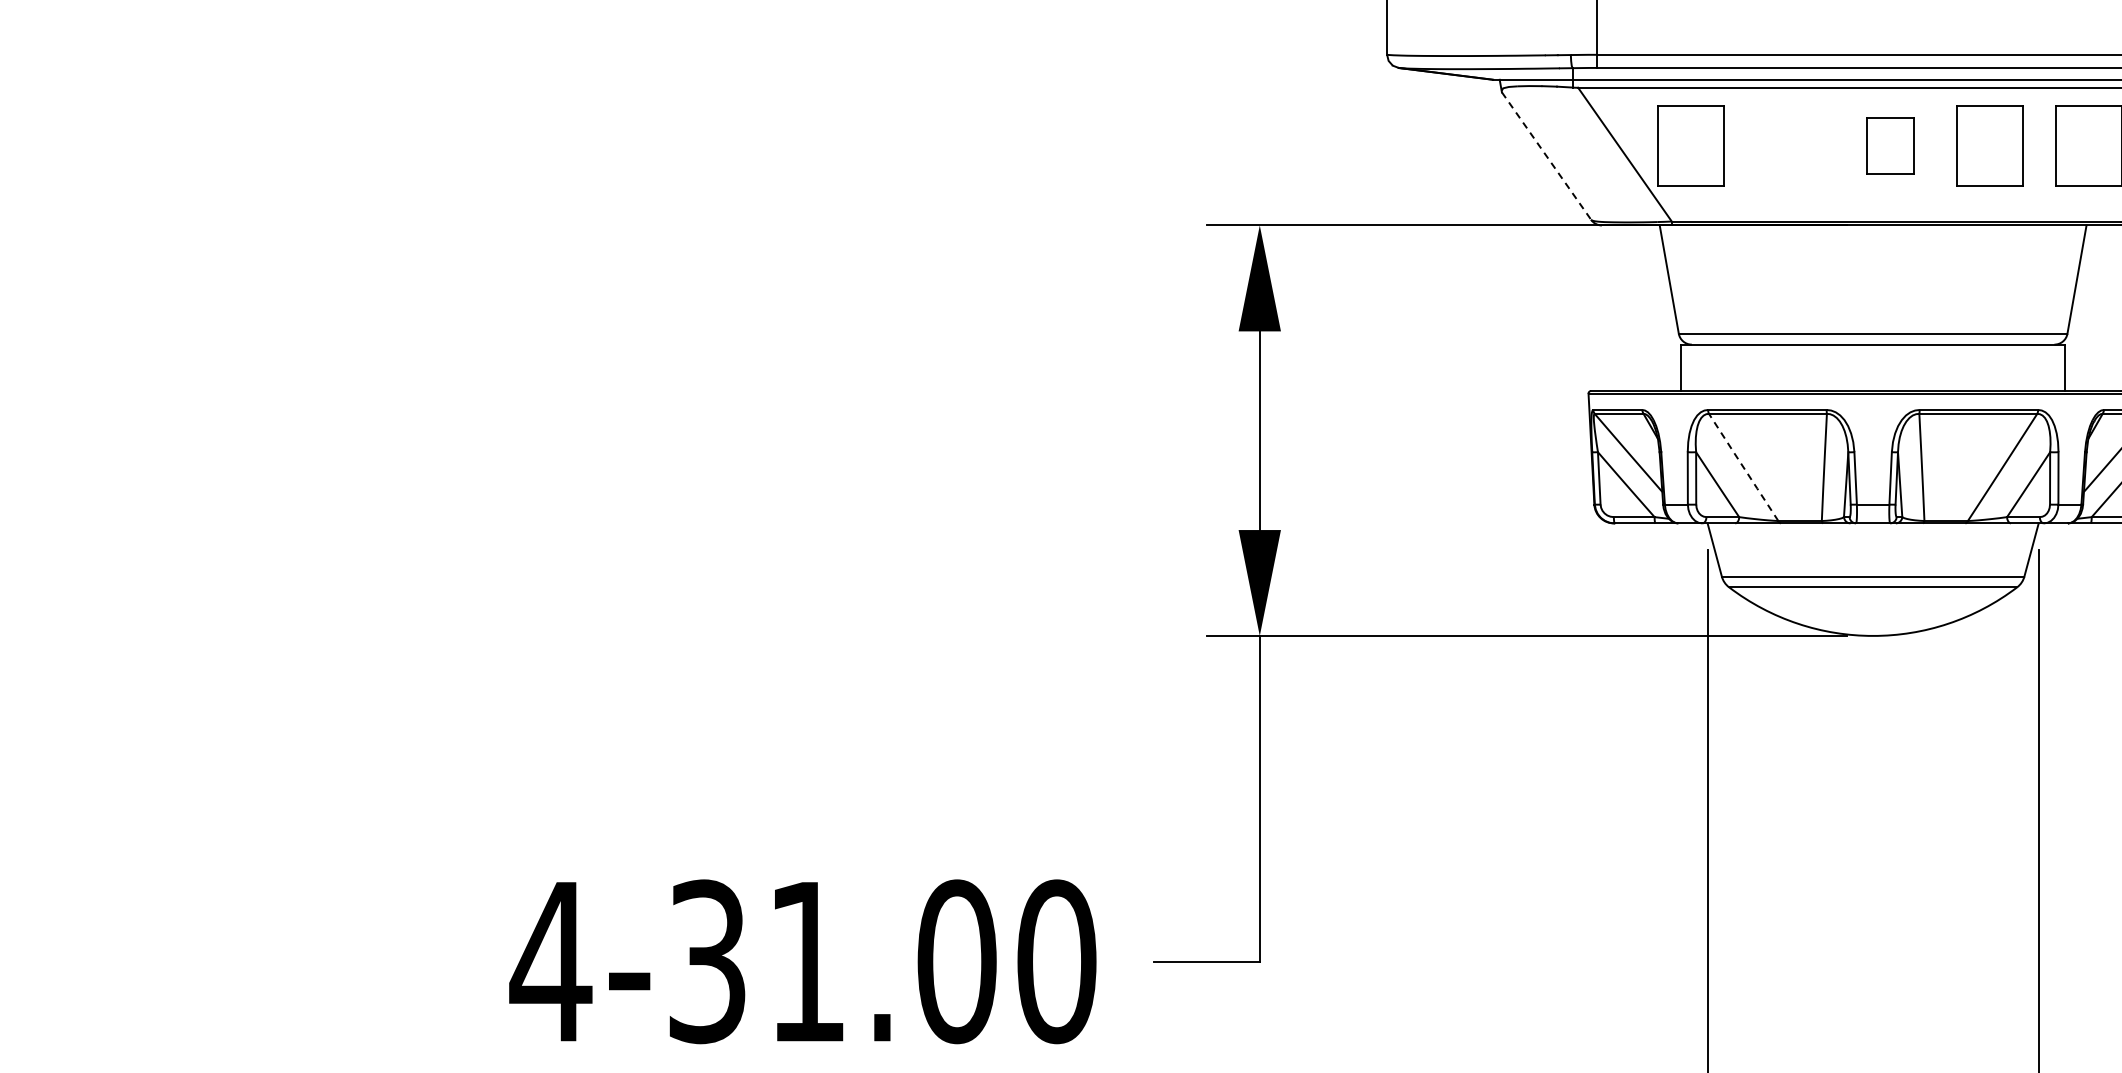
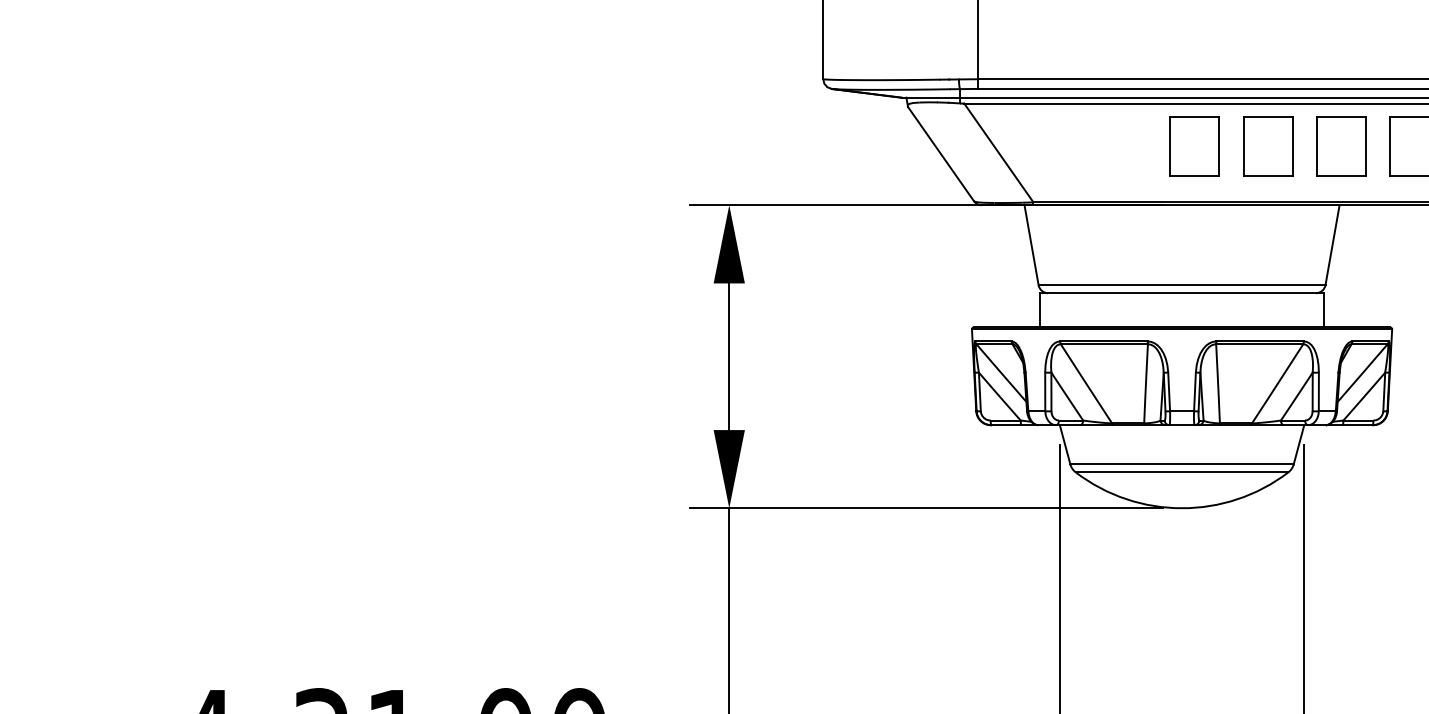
part: (1690, 145) -> (1047, 146), removed
part: (1890, 145) -> (1194, 146), size x1.43
line: (1546, 156) -> (940, 154), dashed -> solid
line: (1743, 466) -> (1086, 383), dashed -> solid

